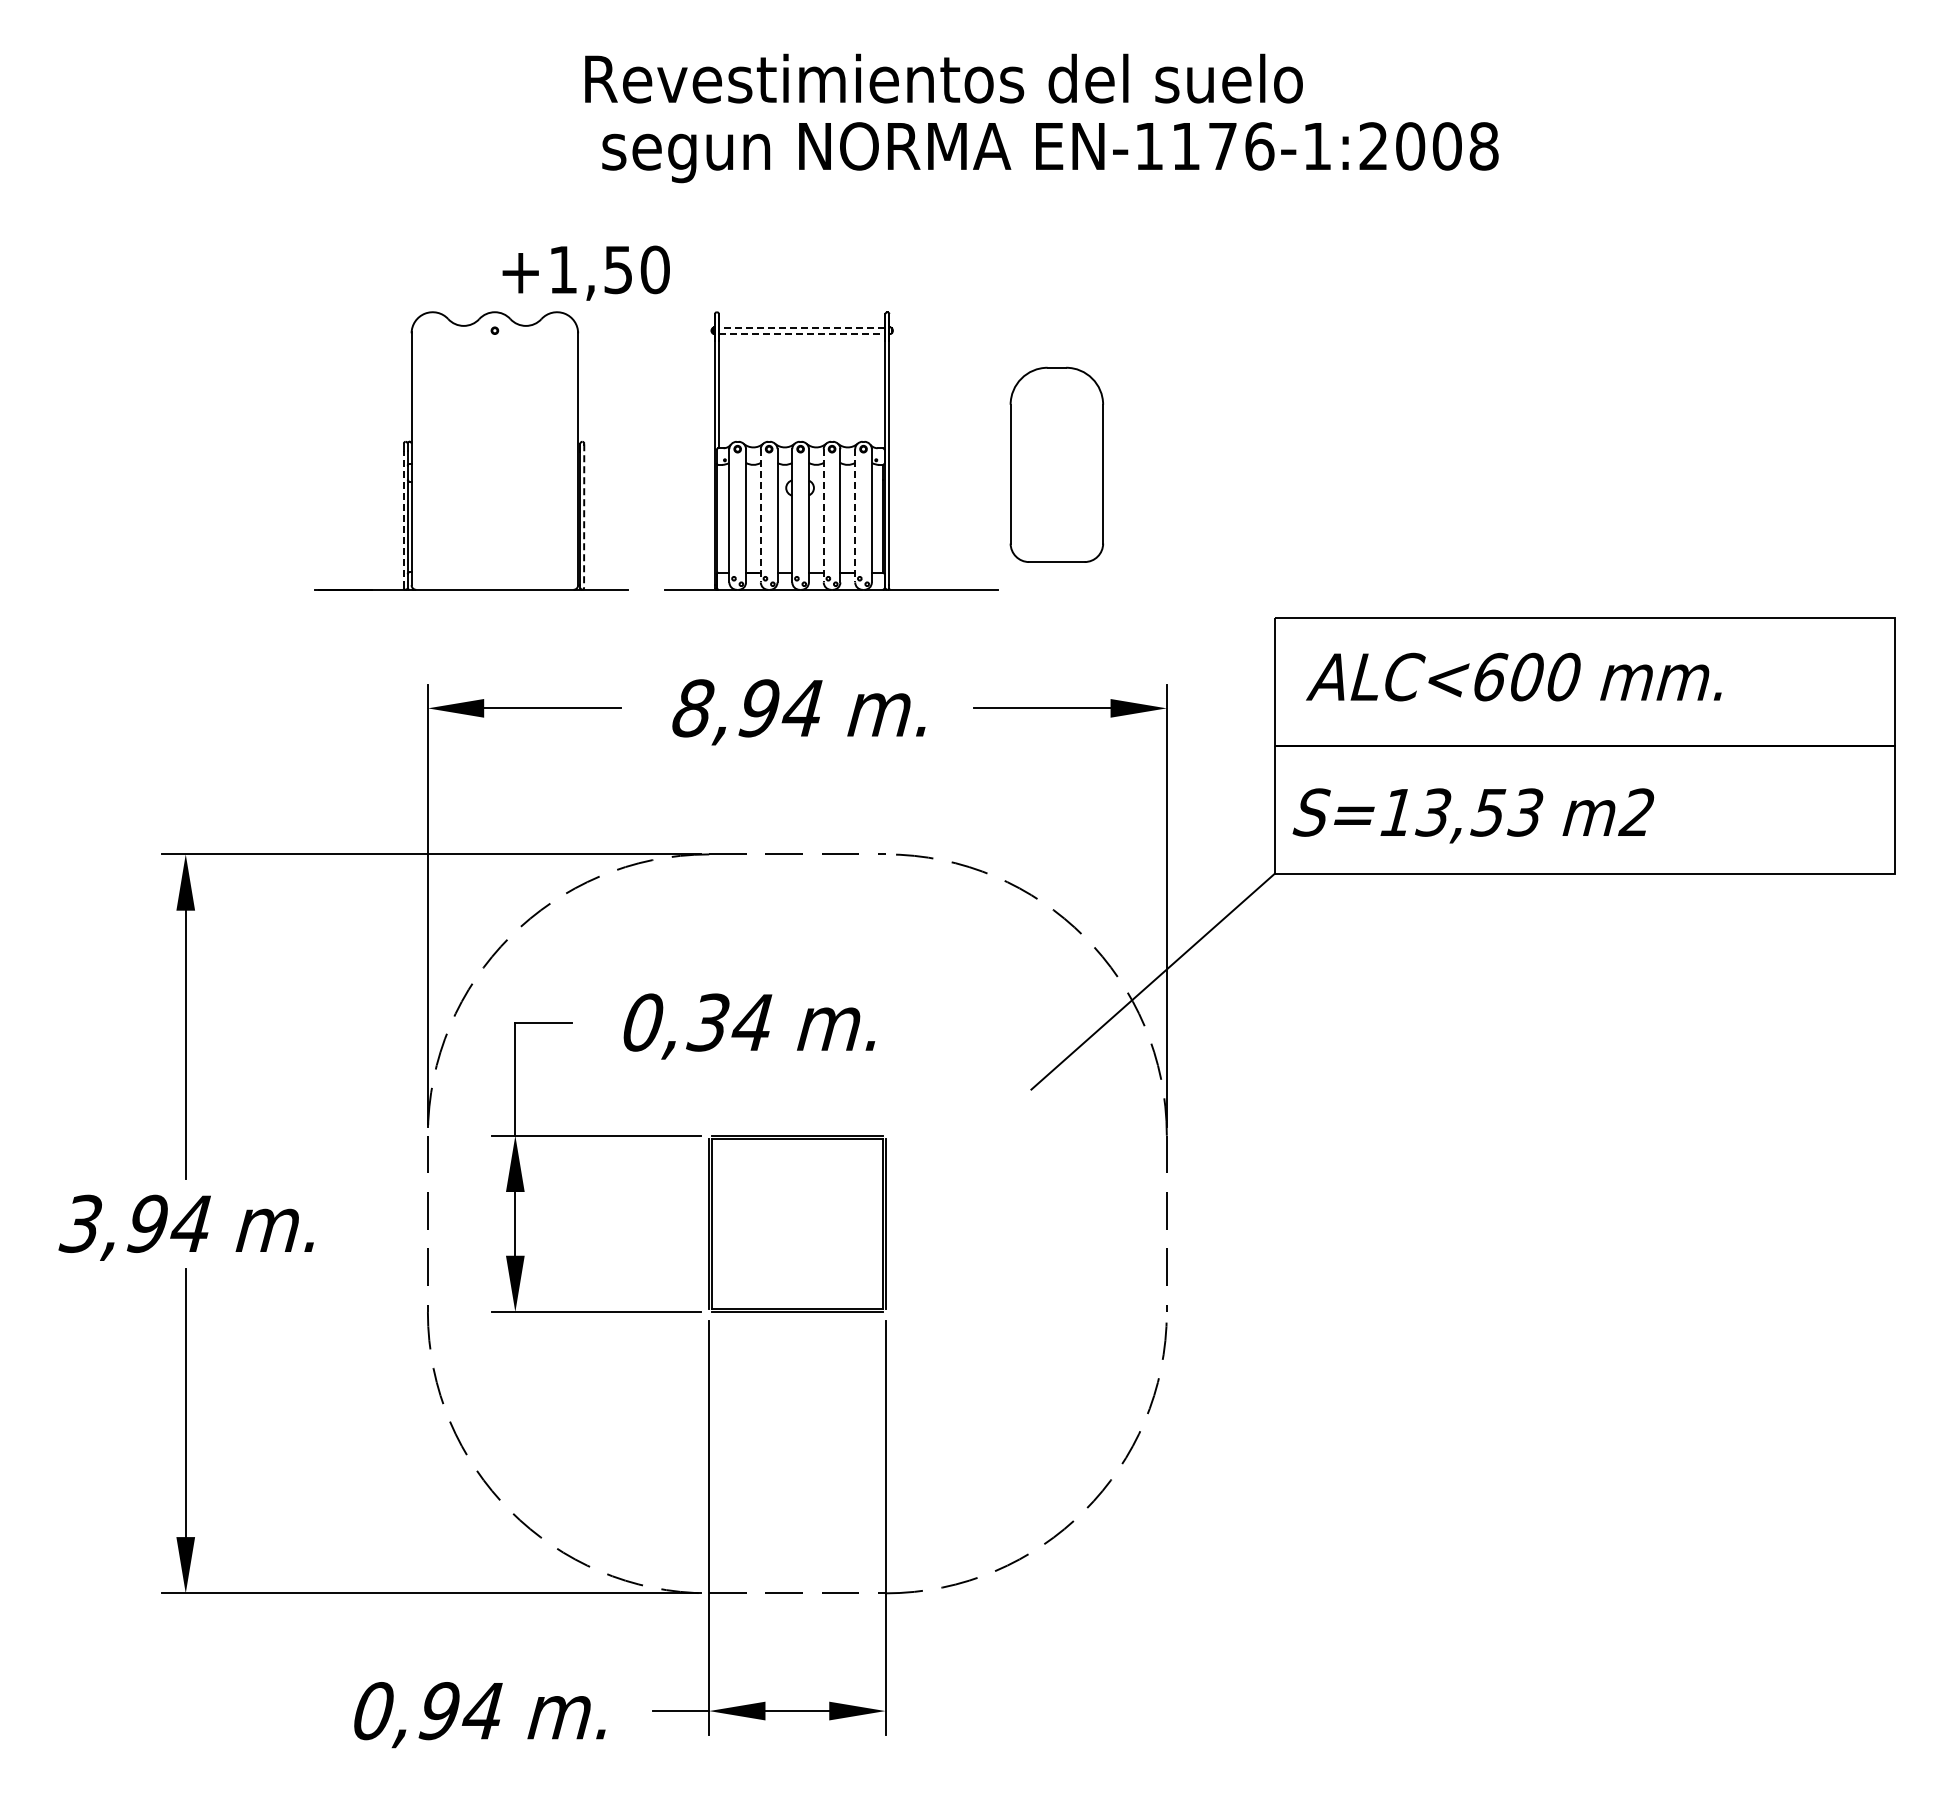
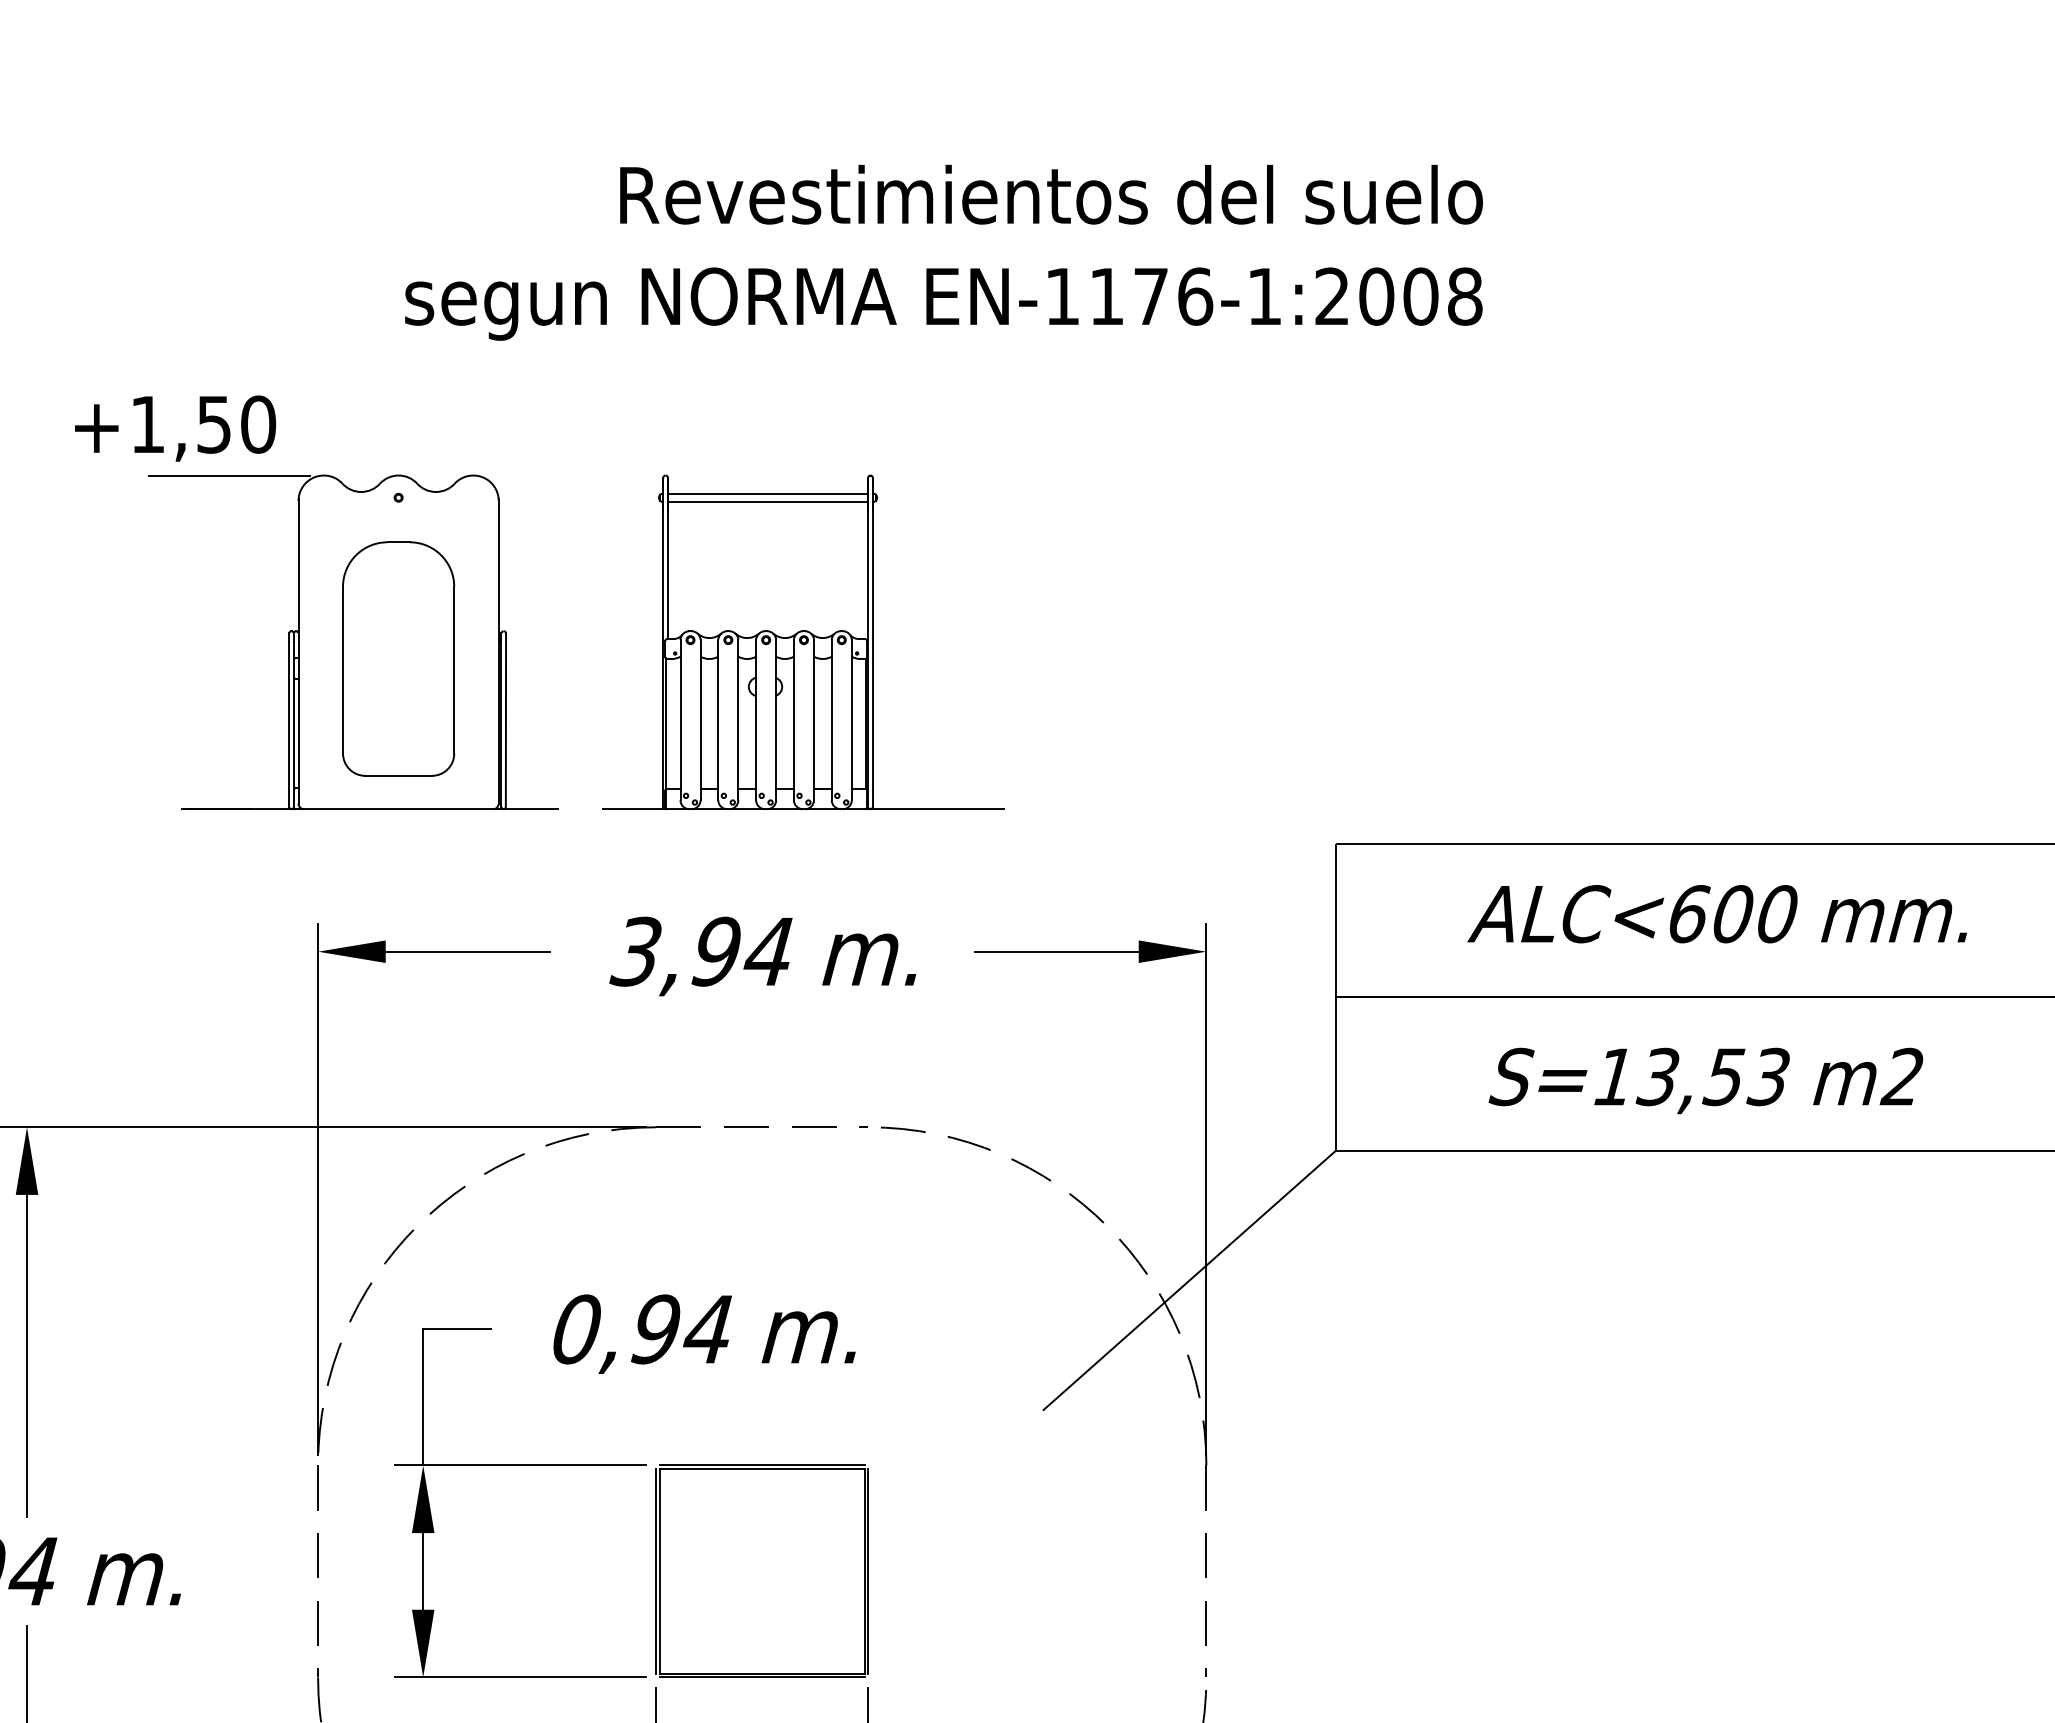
text: (943, 78) -> (1050, 194), moved
text: (1050, 152) -> (943, 303), moved
text: (585, 272) -> (174, 427), moved
line: (353, 312) -> (228, 475), added
line: (801, 327) -> (767, 493), dashed -> solid
line: (802, 333) -> (768, 501), dashed -> solid
part: (1056, 464) -> (398, 658), moved
line: (760, 515) -> (717, 719), dashed -> solid
line: (823, 515) -> (793, 719), dashed -> solid
line: (855, 515) -> (832, 719), dashed -> solid
line: (584, 516) -> (506, 721), dashed -> solid
line: (403, 519) -> (288, 724), dashed -> solid
text: (1513, 676) -> (1716, 913), moved
text: (692, 708) -> (636, 951), 8,94 -> 3,94
text: (1473, 815) -> (1706, 1080), moved
text: (707, 1022) -> (654, 1329), 0,34 -> 0,94

